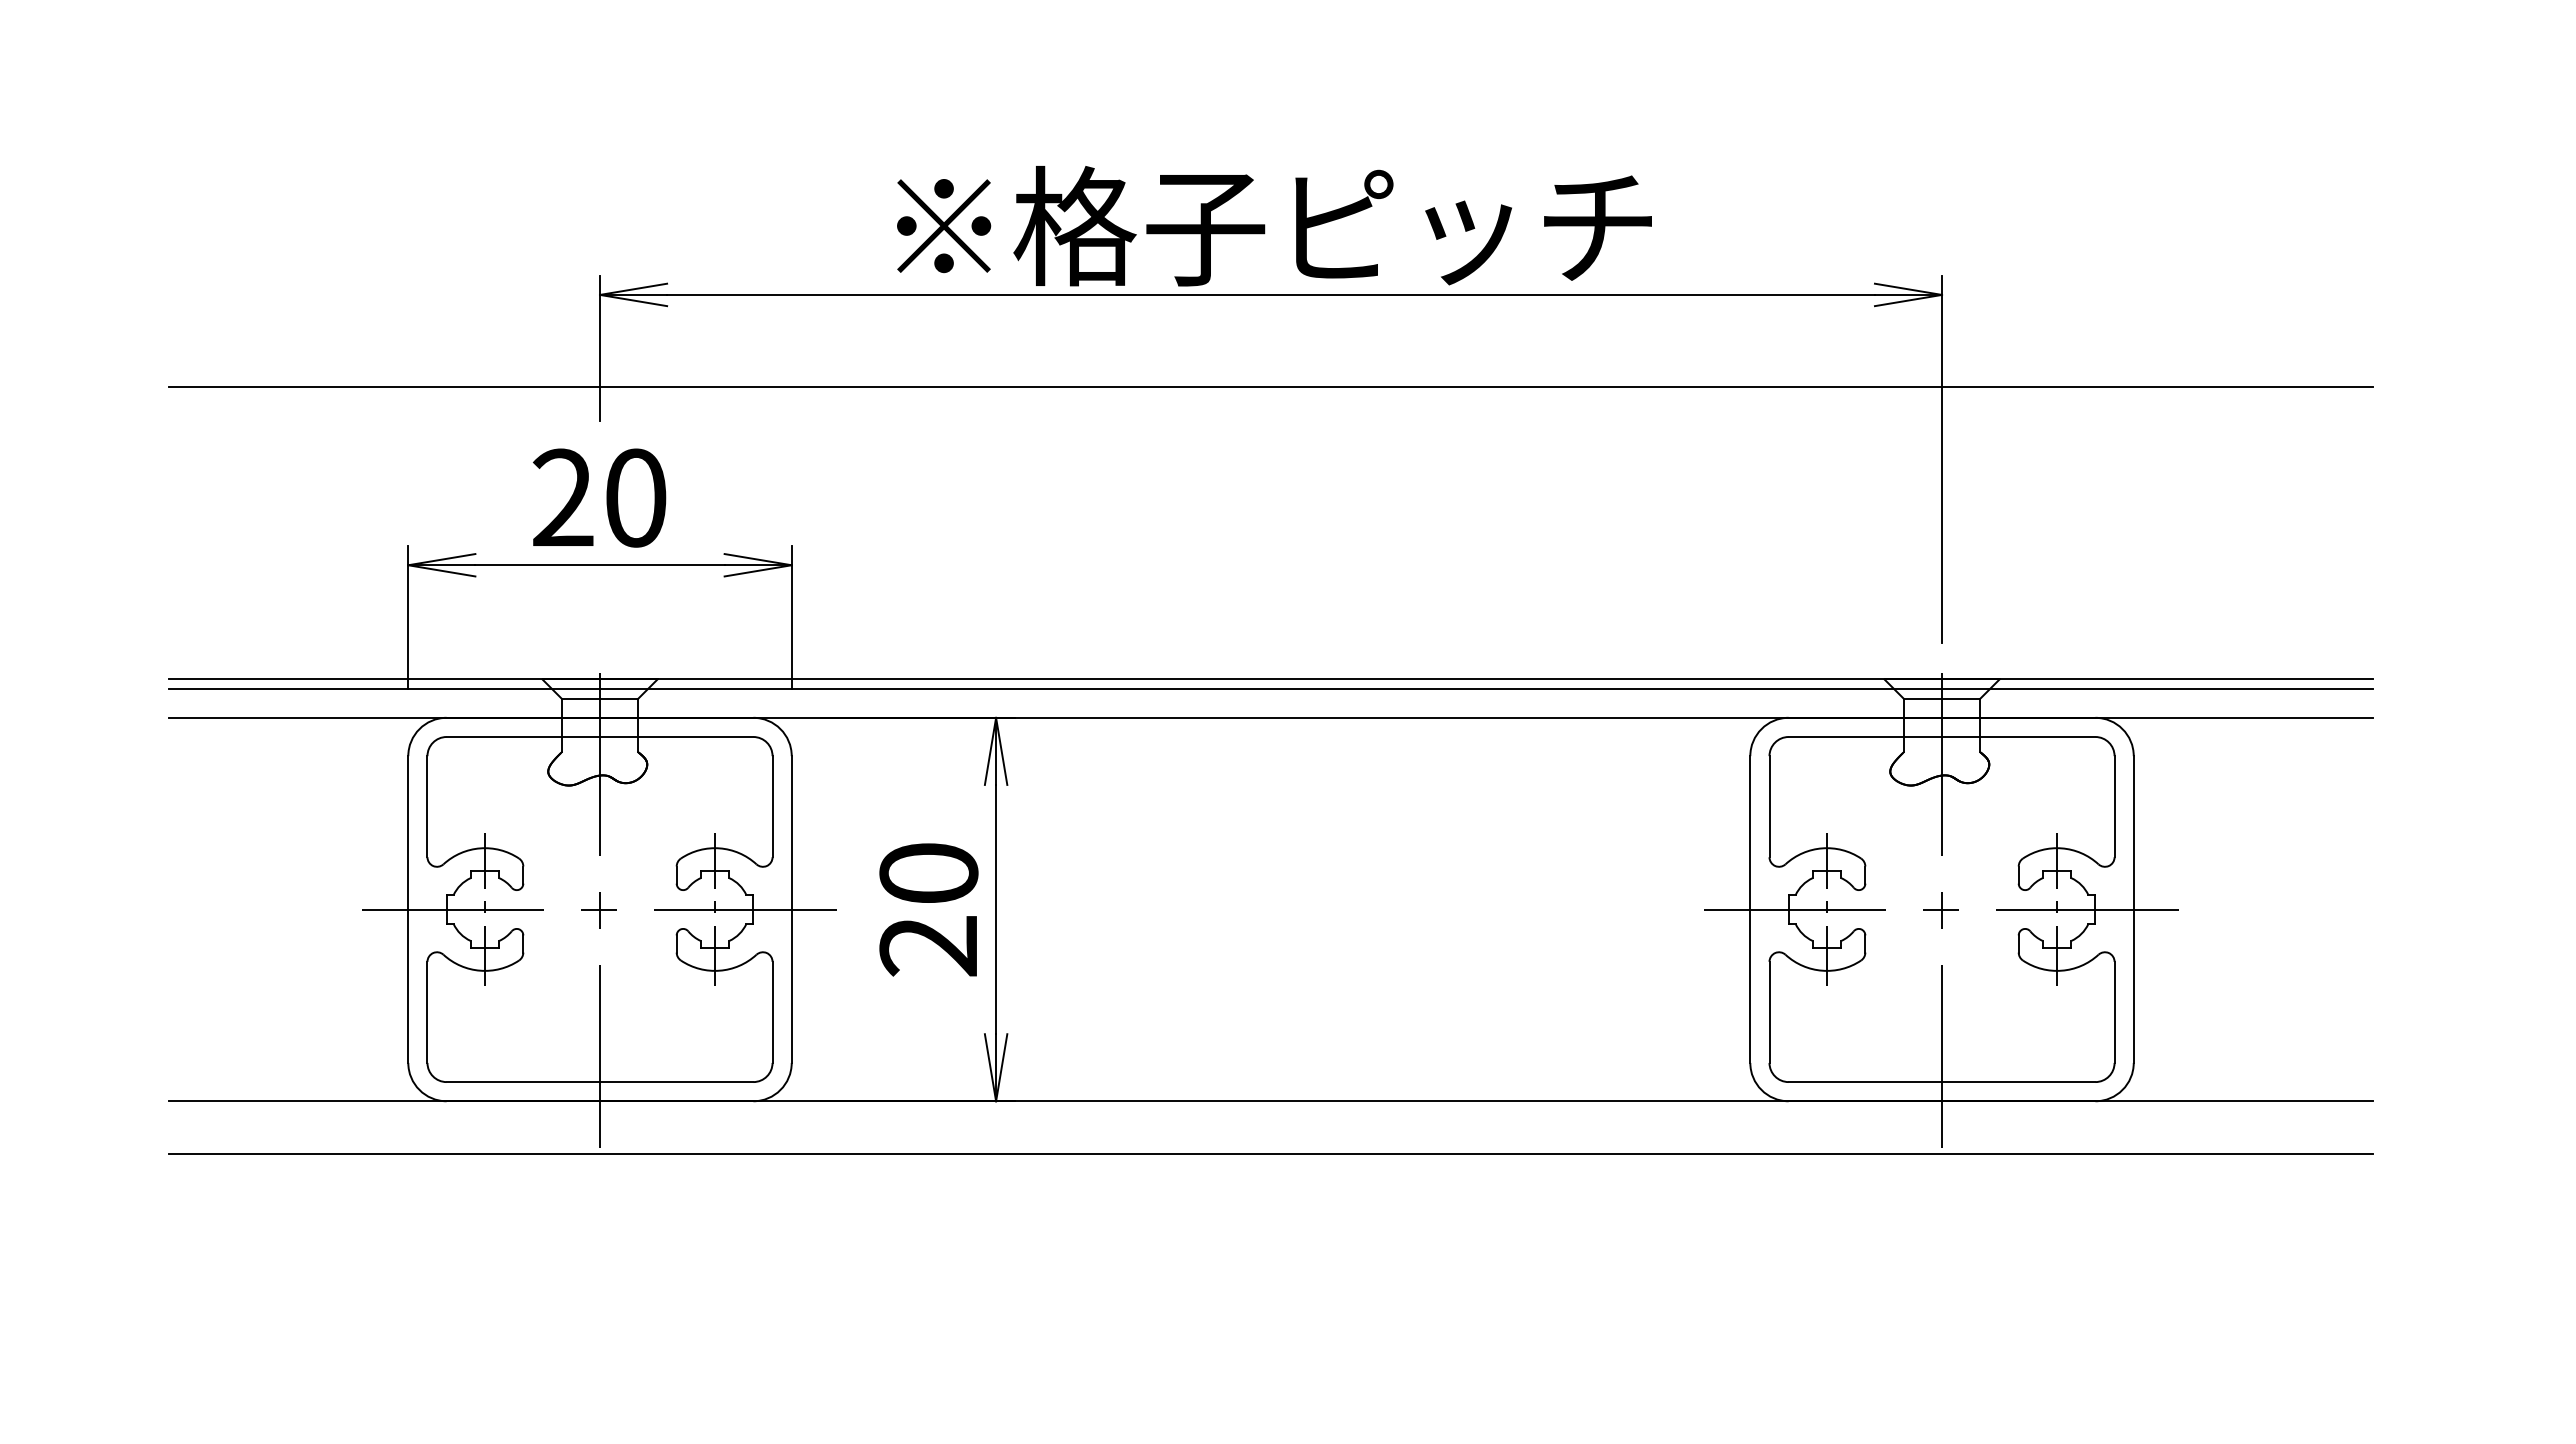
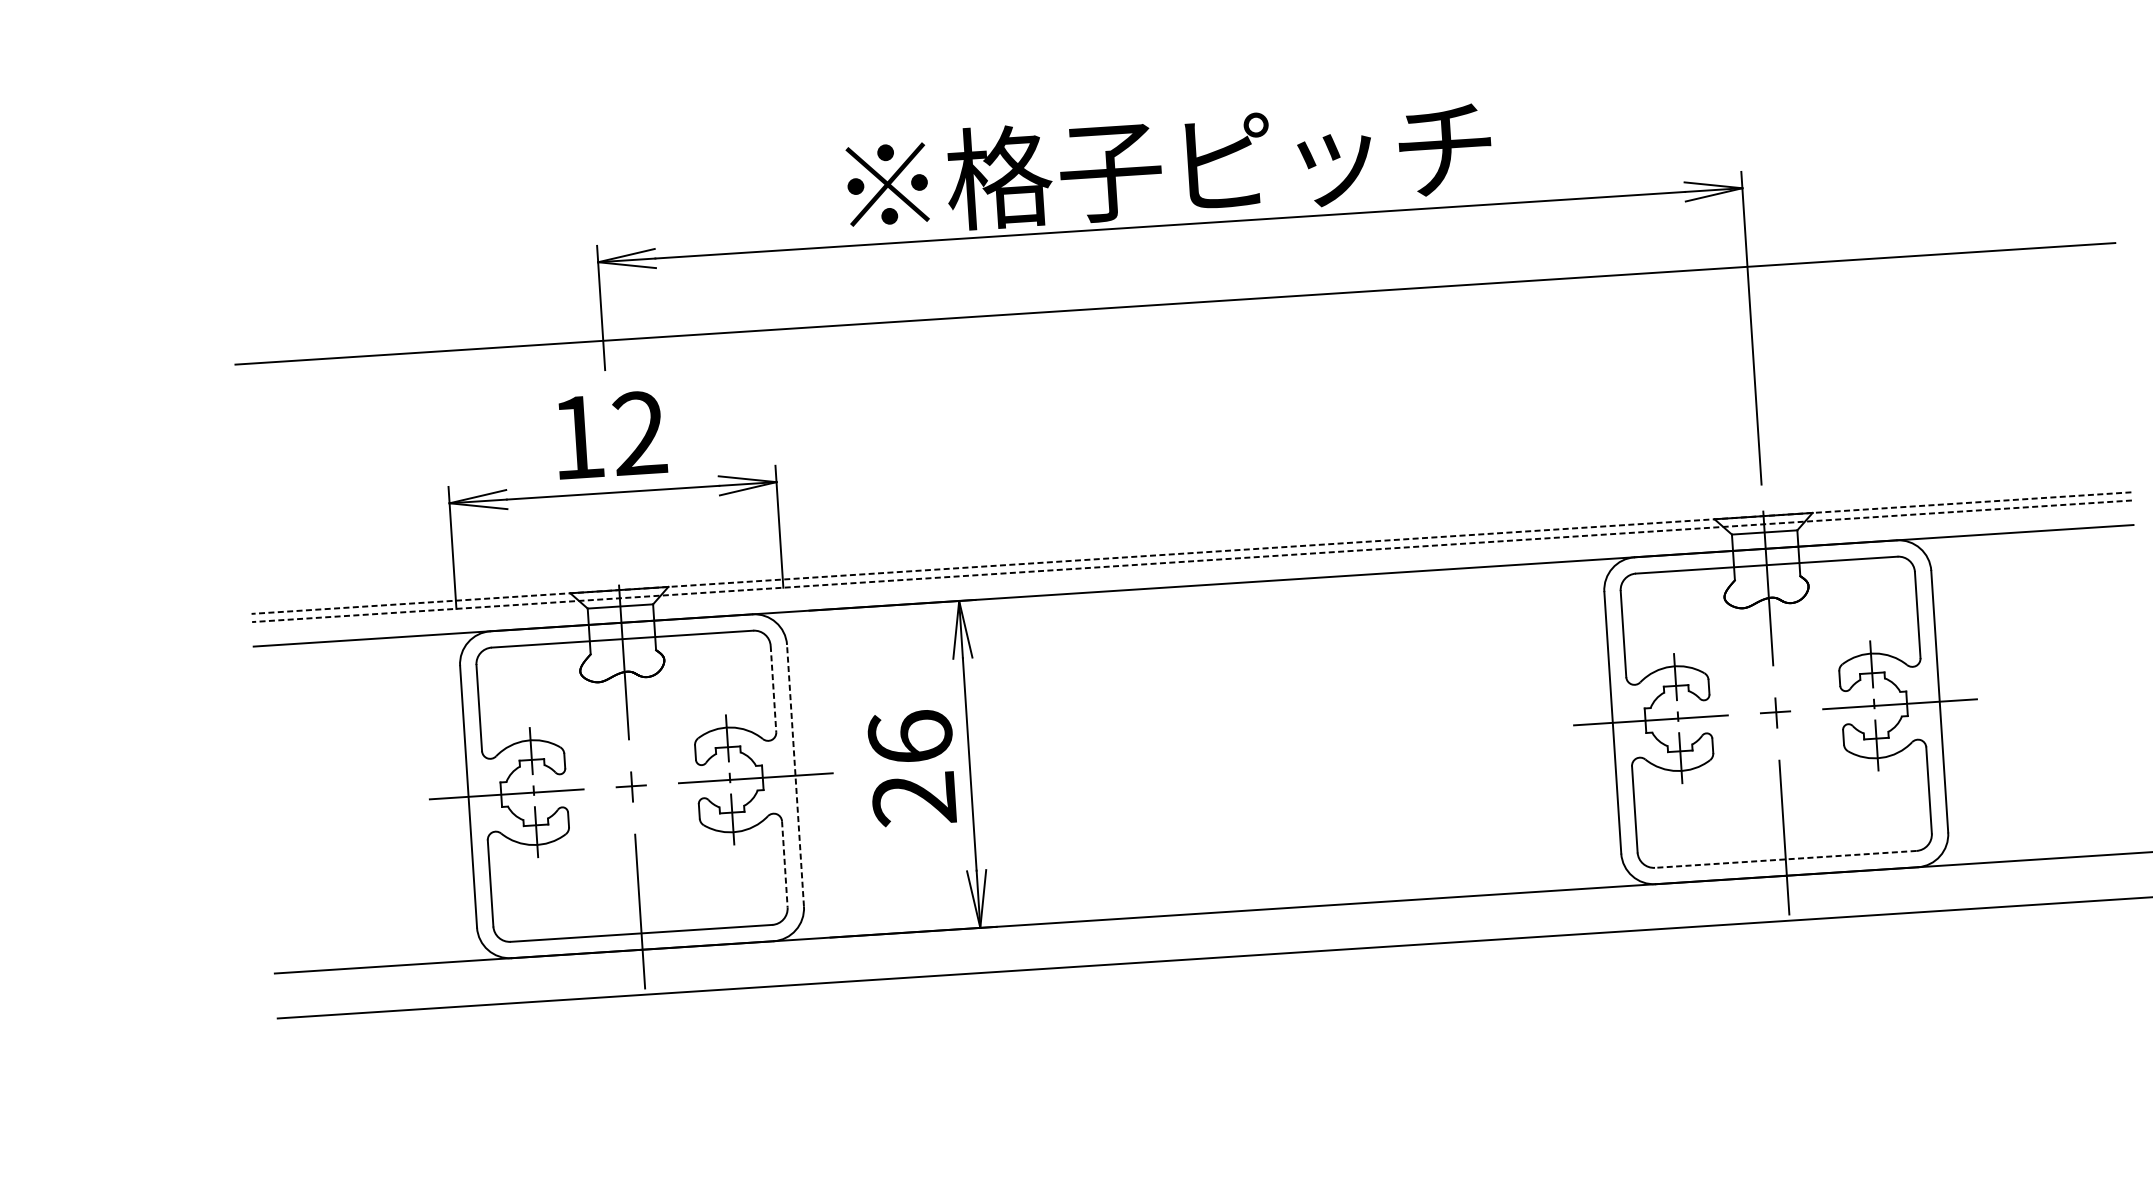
text: (599, 497) -> (608, 434), 20 -> 12
line: (1270, 679) -> (1191, 553), solid -> dashed
line: (1270, 689) -> (1191, 561), solid -> dashed
line: (772, 806) -> (773, 688), solid -> dashed
text: (928, 872) -> (910, 736), 20 -> 26
line: (791, 909) -> (795, 775), solid -> dashed
line: (772, 1012) -> (784, 864), solid -> dashed
line: (1941, 1082) -> (1785, 859), solid -> dashed

